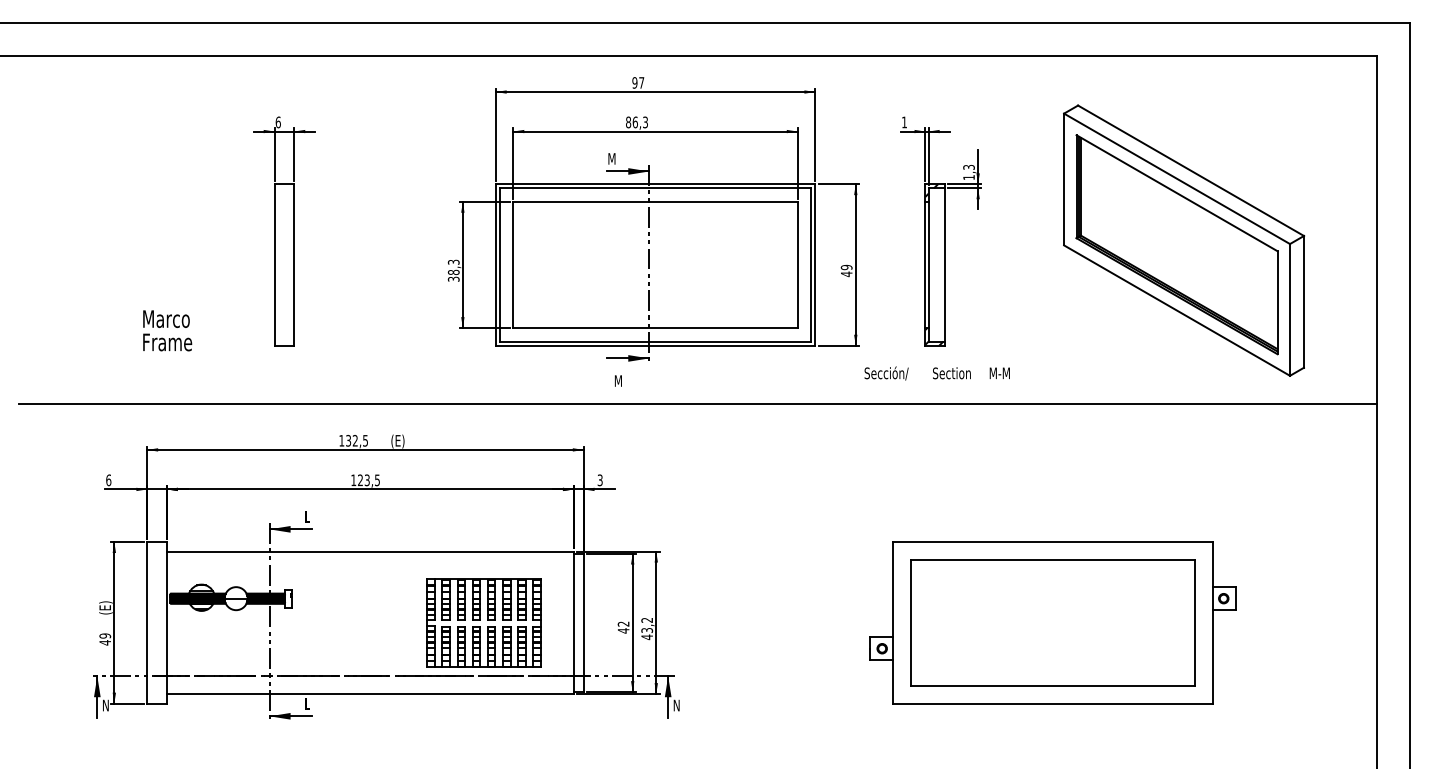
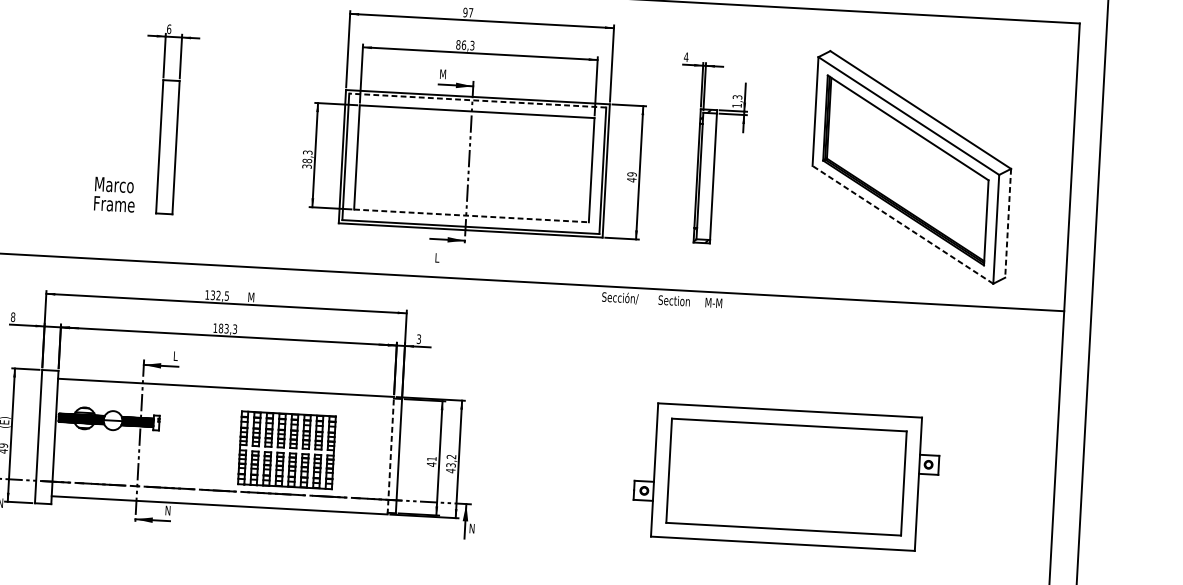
text: (904, 122) -> (686, 57), 1 -> 4
line: (655, 188) -> (477, 100), solid -> dashed
line: (1303, 301) -> (1007, 222), solid -> dashed
line: (1176, 310) -> (902, 224), solid -> dashed
line: (656, 328) -> (472, 216), solid -> dashed
text: (167, 330) -> (114, 194), moved
text: (936, 373) -> (661, 300), moved
text: (617, 380) -> (437, 257), M -> L
text: (397, 441) -> (253, 298), (E) -> M
text: (108, 479) -> (12, 316), 6 -> 8
text: (368, 480) -> (227, 328), 123,5 -> 183,3
part: (483, 622) -> (286, 449), moved
line: (573, 622) -> (390, 455), solid -> dashed
text: (623, 623) -> (431, 458), 42 -> 41
text: (308, 703) -> (168, 510), L -> N

